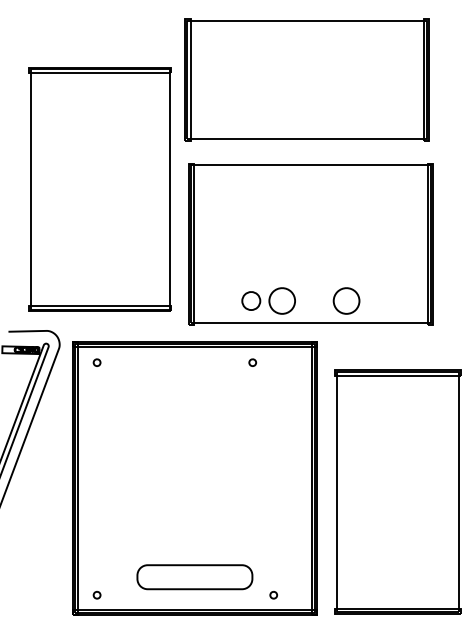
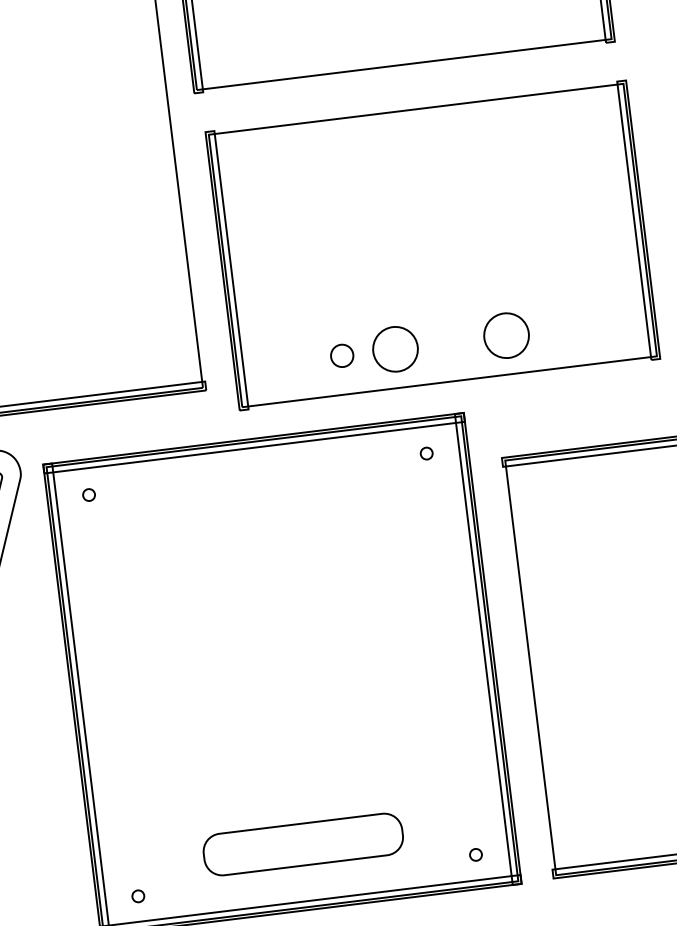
part: (251, 300) -> (342, 354), size x0.71
part: (252, 362) -> (426, 453), moved
part: (273, 595) -> (475, 855), moved

